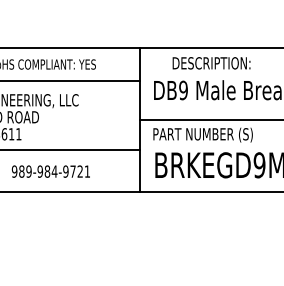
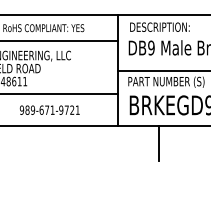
text: (211, 63) -> (159, 27), moved
text: (47, 171) -> (47, 110), 989-984-9721 -> 989-671-9721
line: (193, 215) -> (159, 143), added

